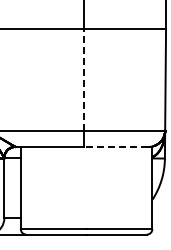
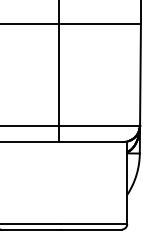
line: (83, 79) -> (58, 74), dashed -> solid
line: (115, 146) -> (90, 141), dashed -> solid

